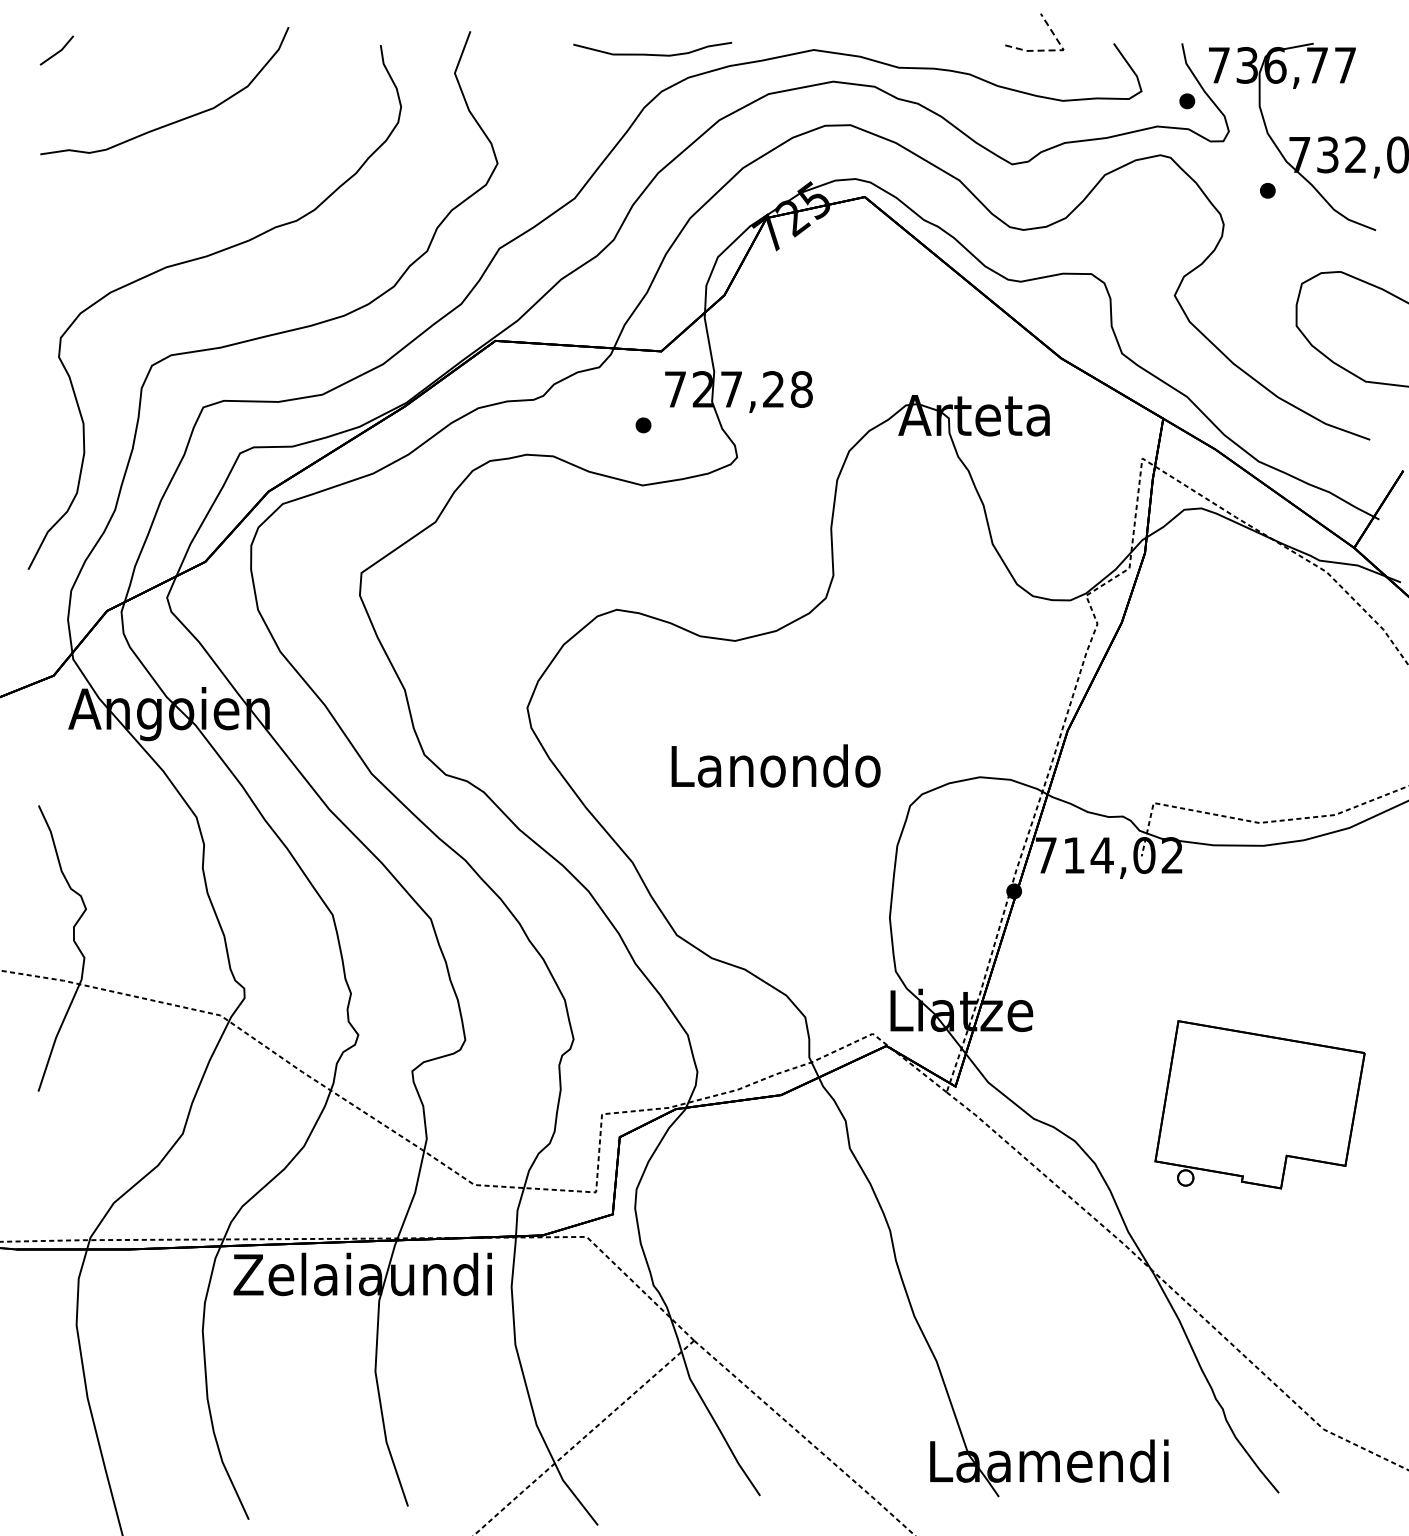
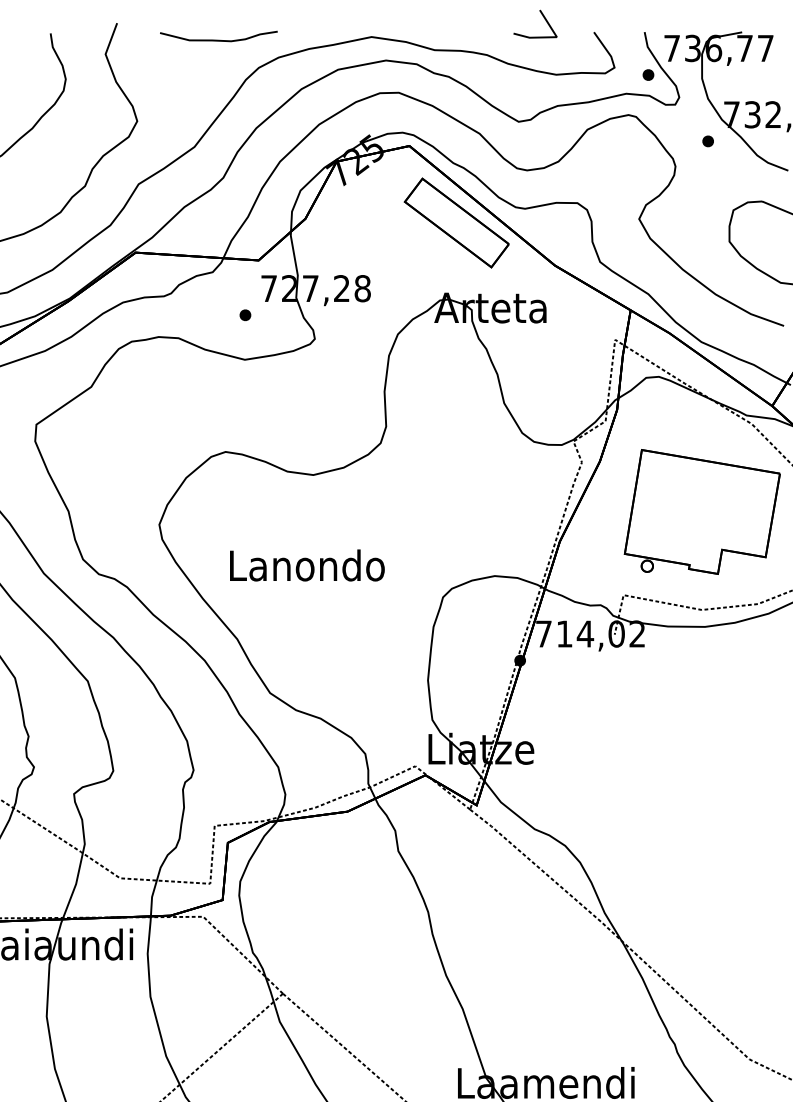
line: (1055, 50) -> (550, 37), dashed -> solid
curve: (652, 54) -> (218, 40), moved
part: (928, 300) -> (456, 222), added
text: (775, 765) -> (306, 565), moved
part: (1259, 1104) -> (702, 511), moved

